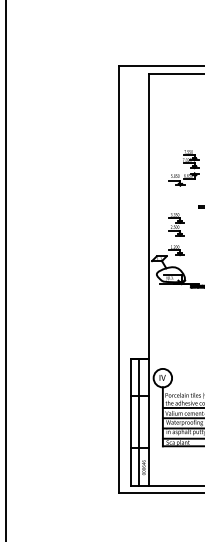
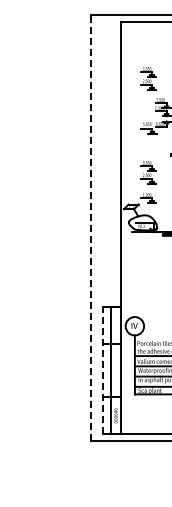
part: (176, 130) -> (148, 78), added
line: (119, 279) -> (91, 227), solid -> dashed
line: (131, 421) -> (103, 369), solid -> dashed

